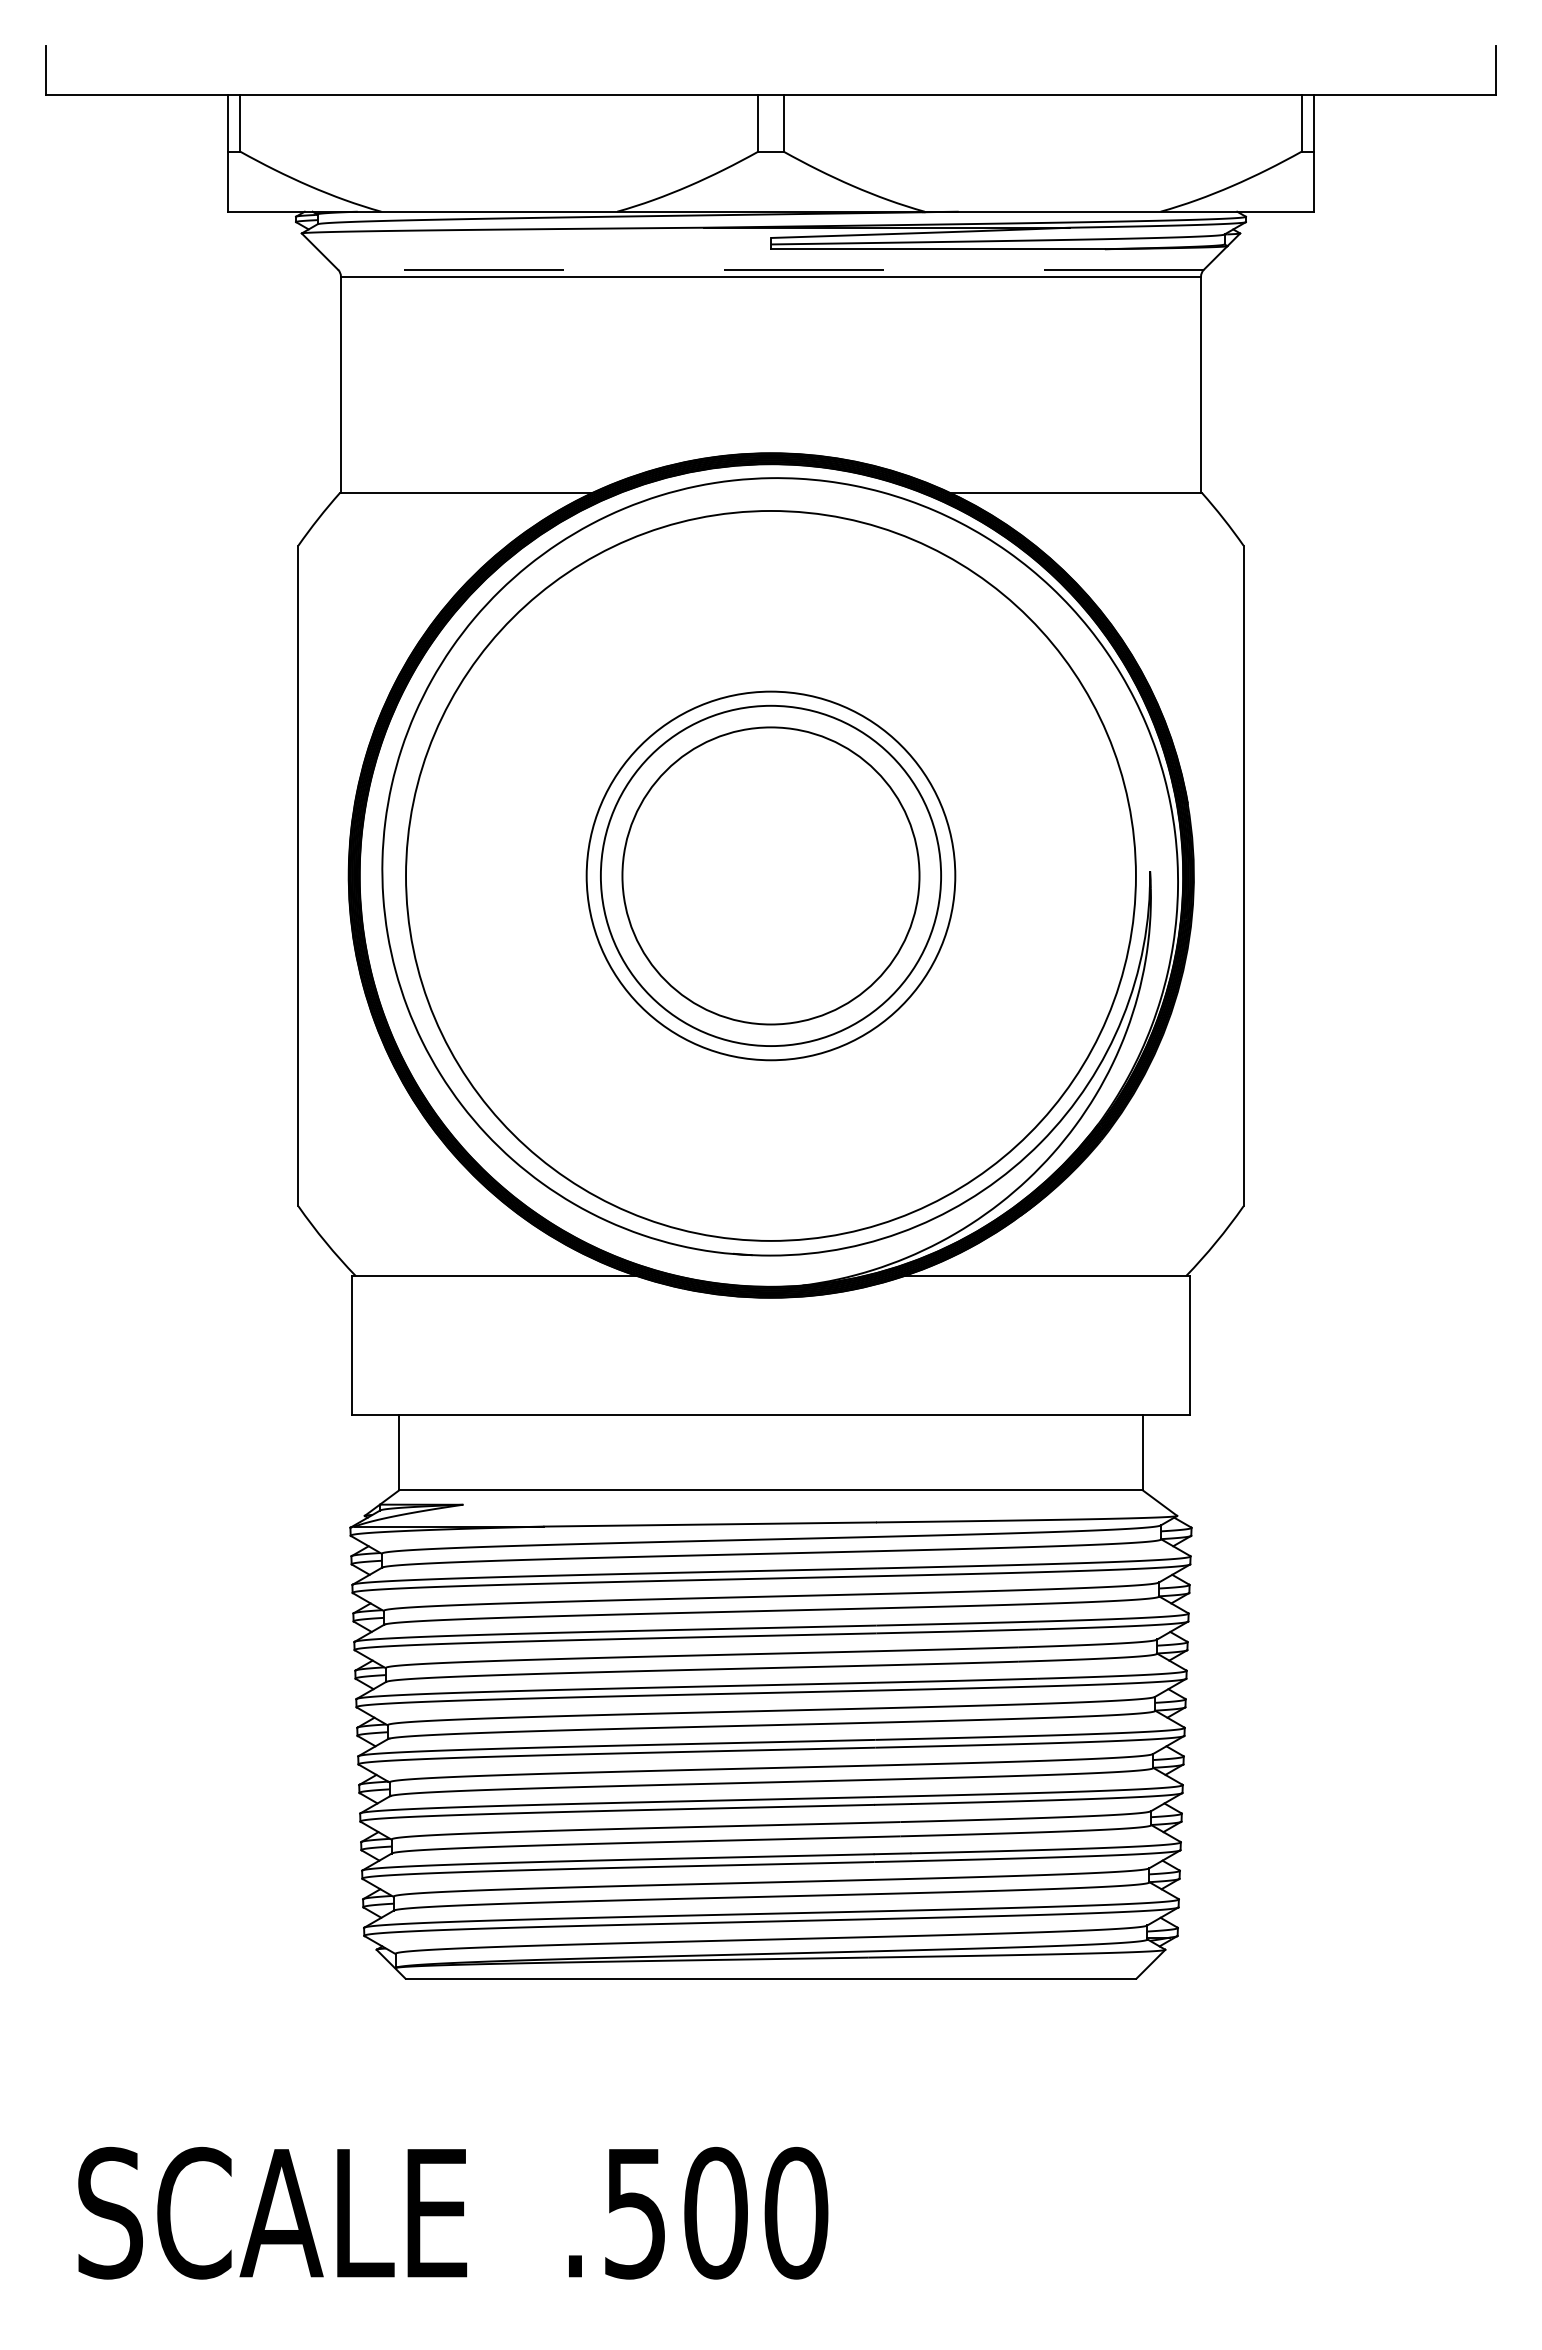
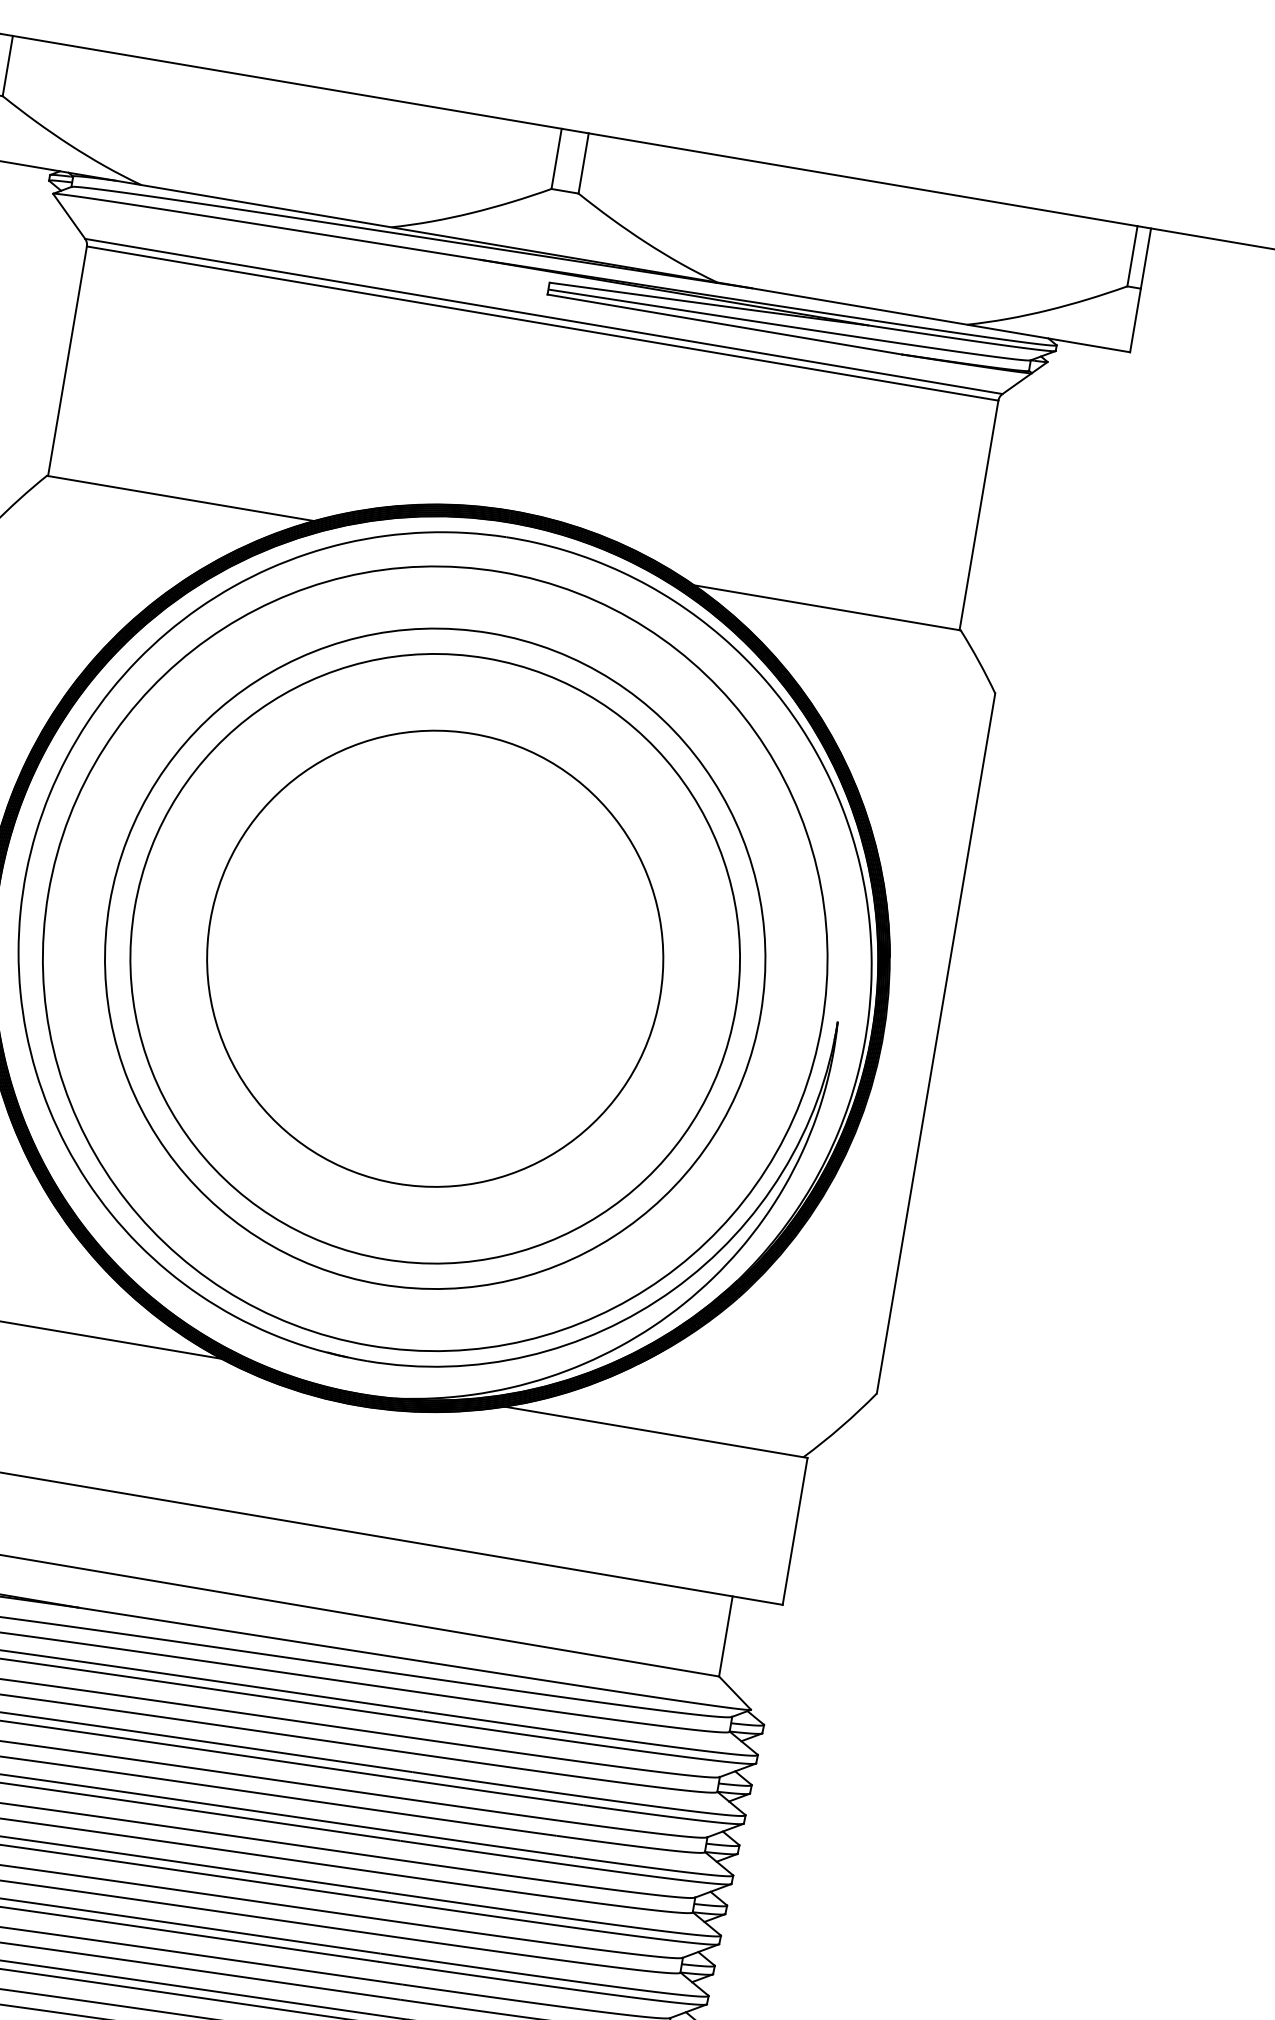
line: (770, 269) -> (543, 316), dashed -> solid
circle: (770, 875) -> (434, 958), size x1.43
circle: (770, 875) -> (434, 958), size x1.67
circle: (770, 875) -> (434, 958), size x1.67

